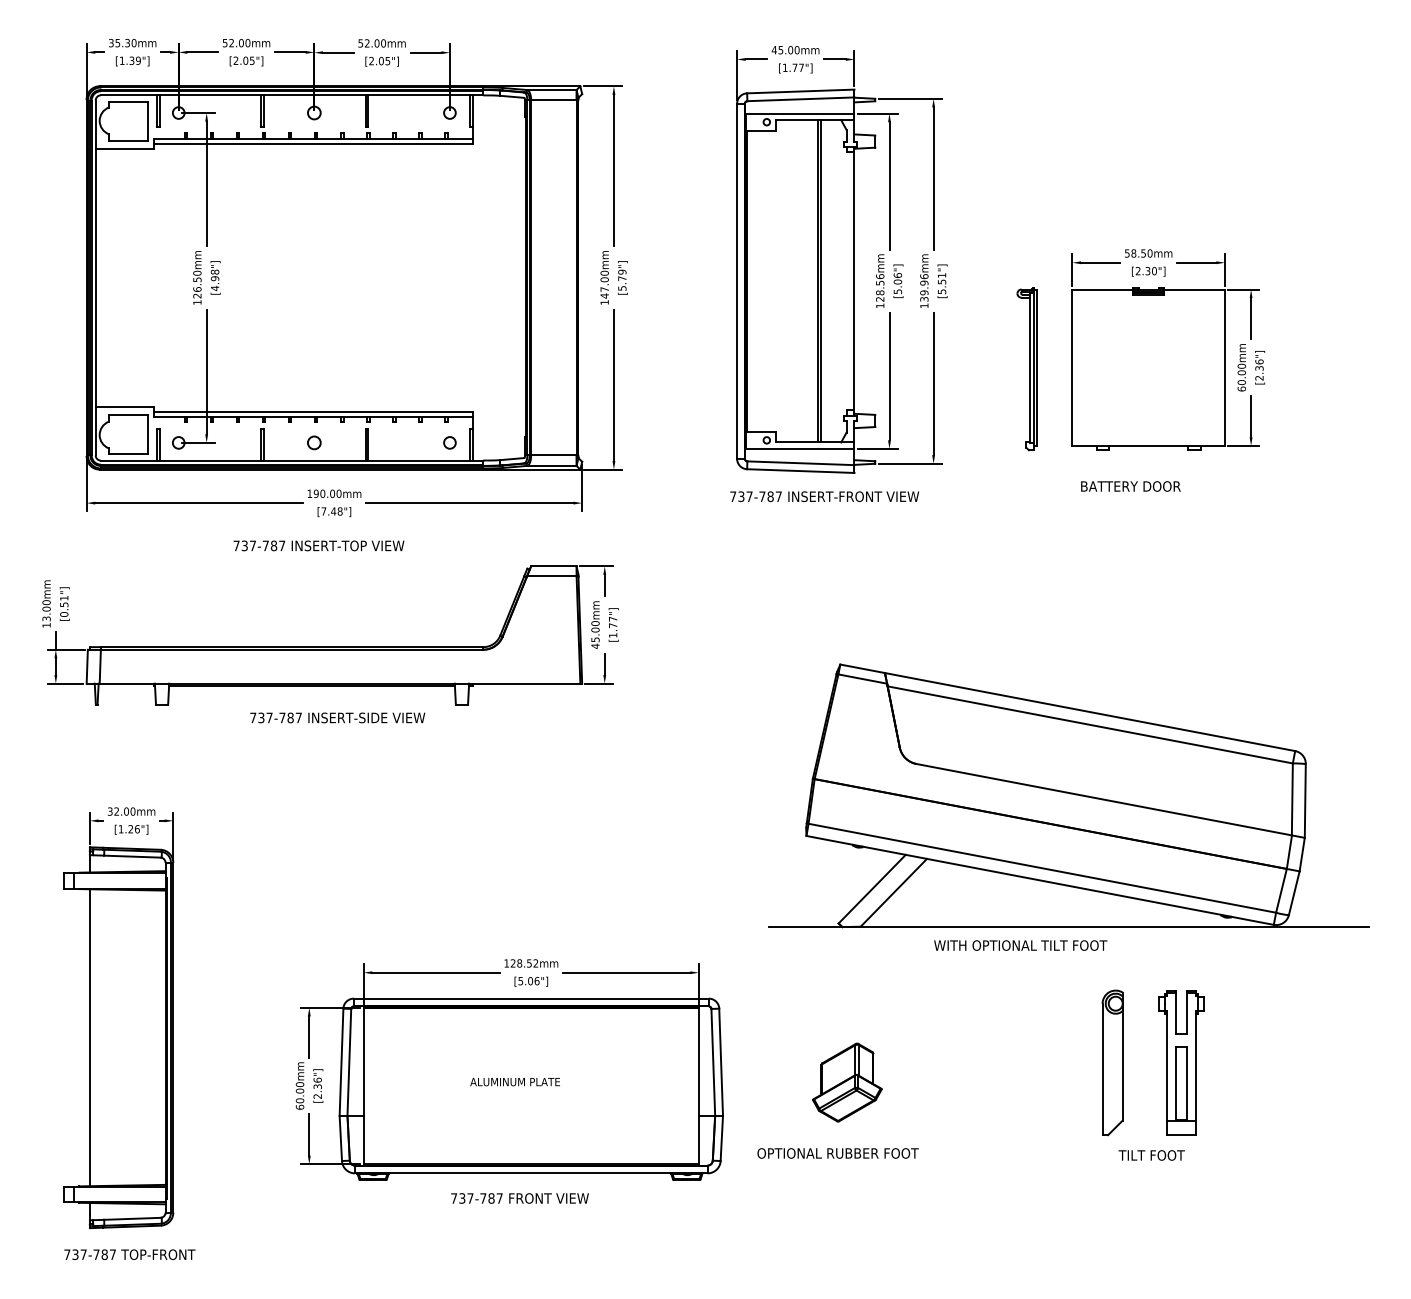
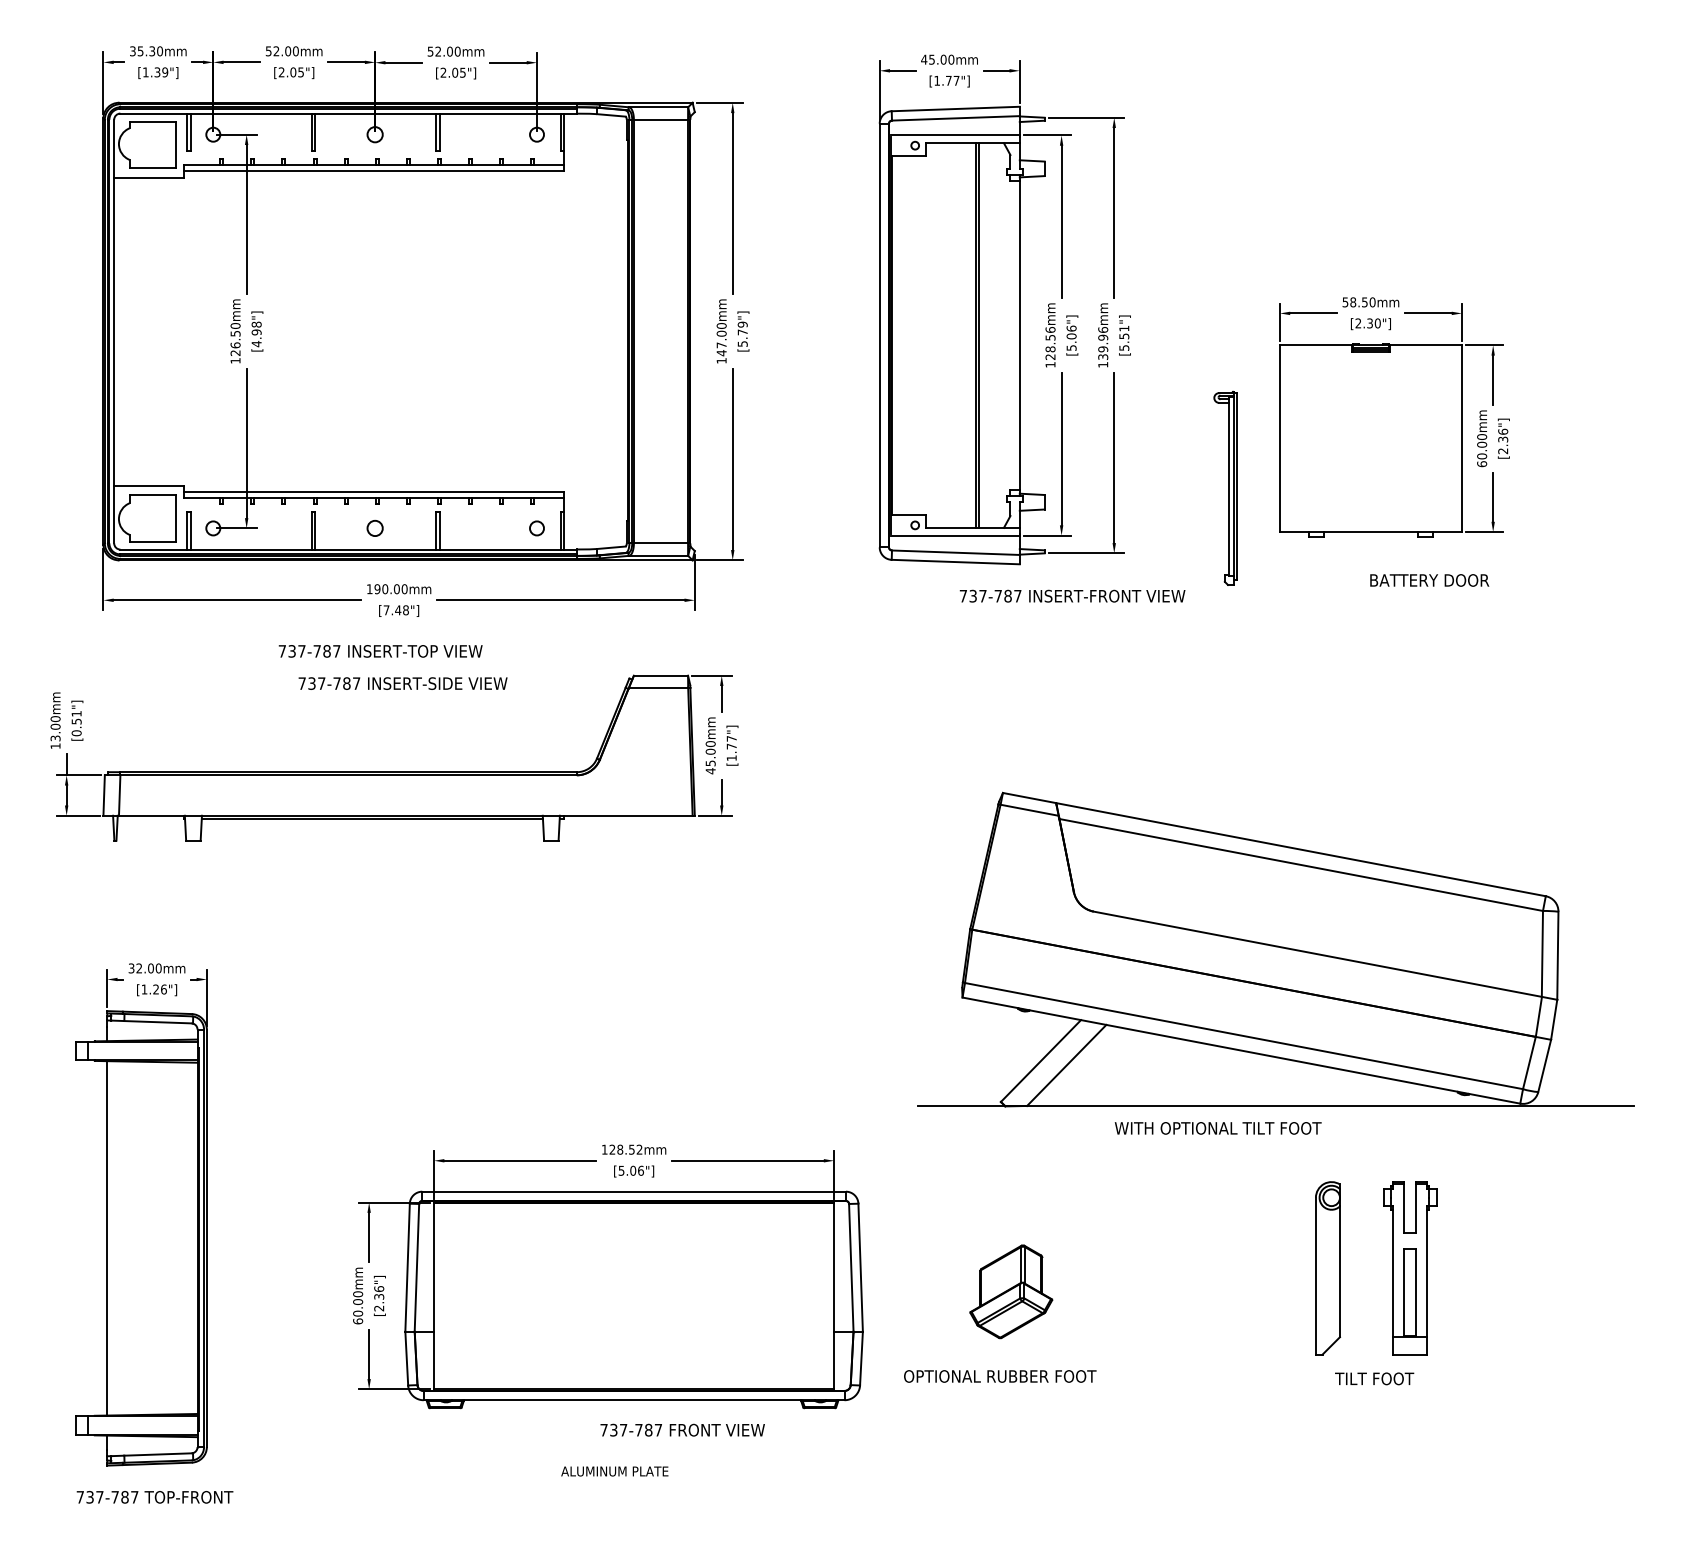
part: (1026, 369) -> (1225, 488), moved
text: (1130, 486) -> (1429, 580), moved
text: (824, 496) -> (1072, 595), moved
text: (337, 717) -> (402, 683), moved
text: (514, 1082) -> (614, 1472), moved
text: (519, 1198) -> (682, 1430), moved

